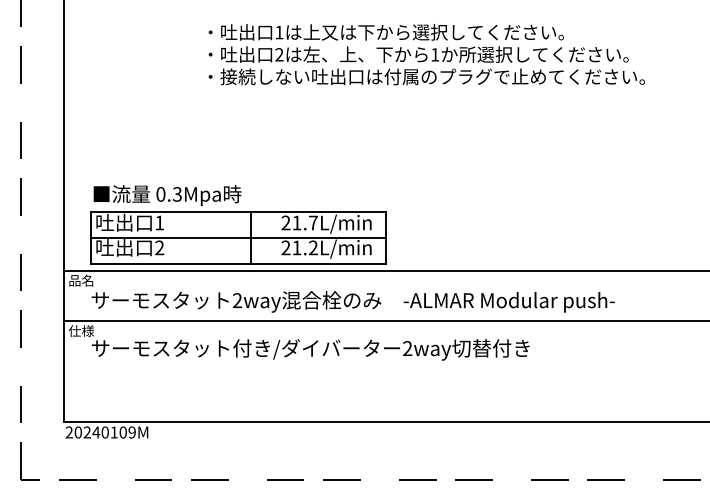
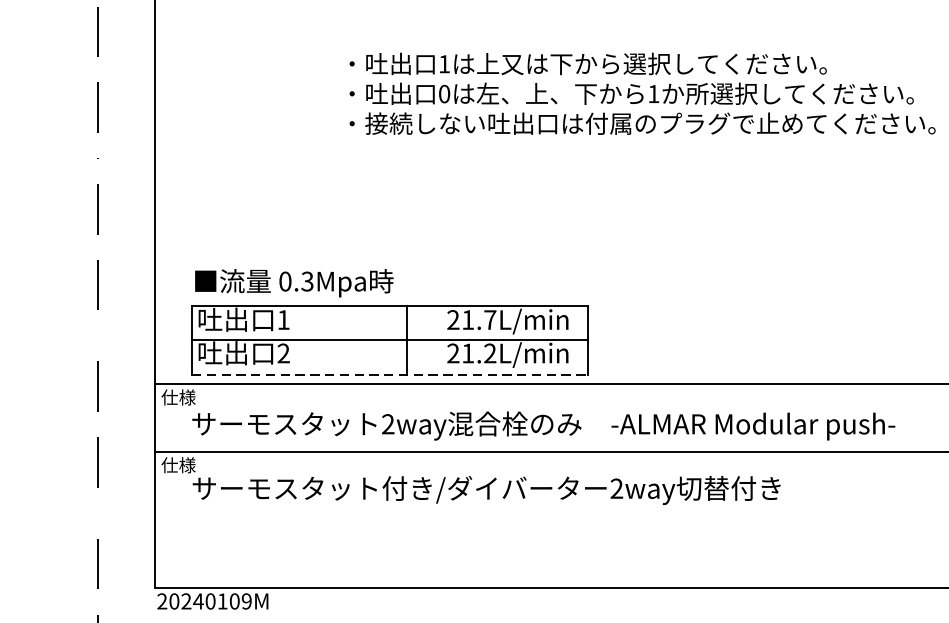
text: (279, 54) -> (444, 93), 2 -> 0
line: (239, 264) -> (390, 375), solid -> dashed
text: (80, 280) -> (177, 397), 品名 -> 仕様

